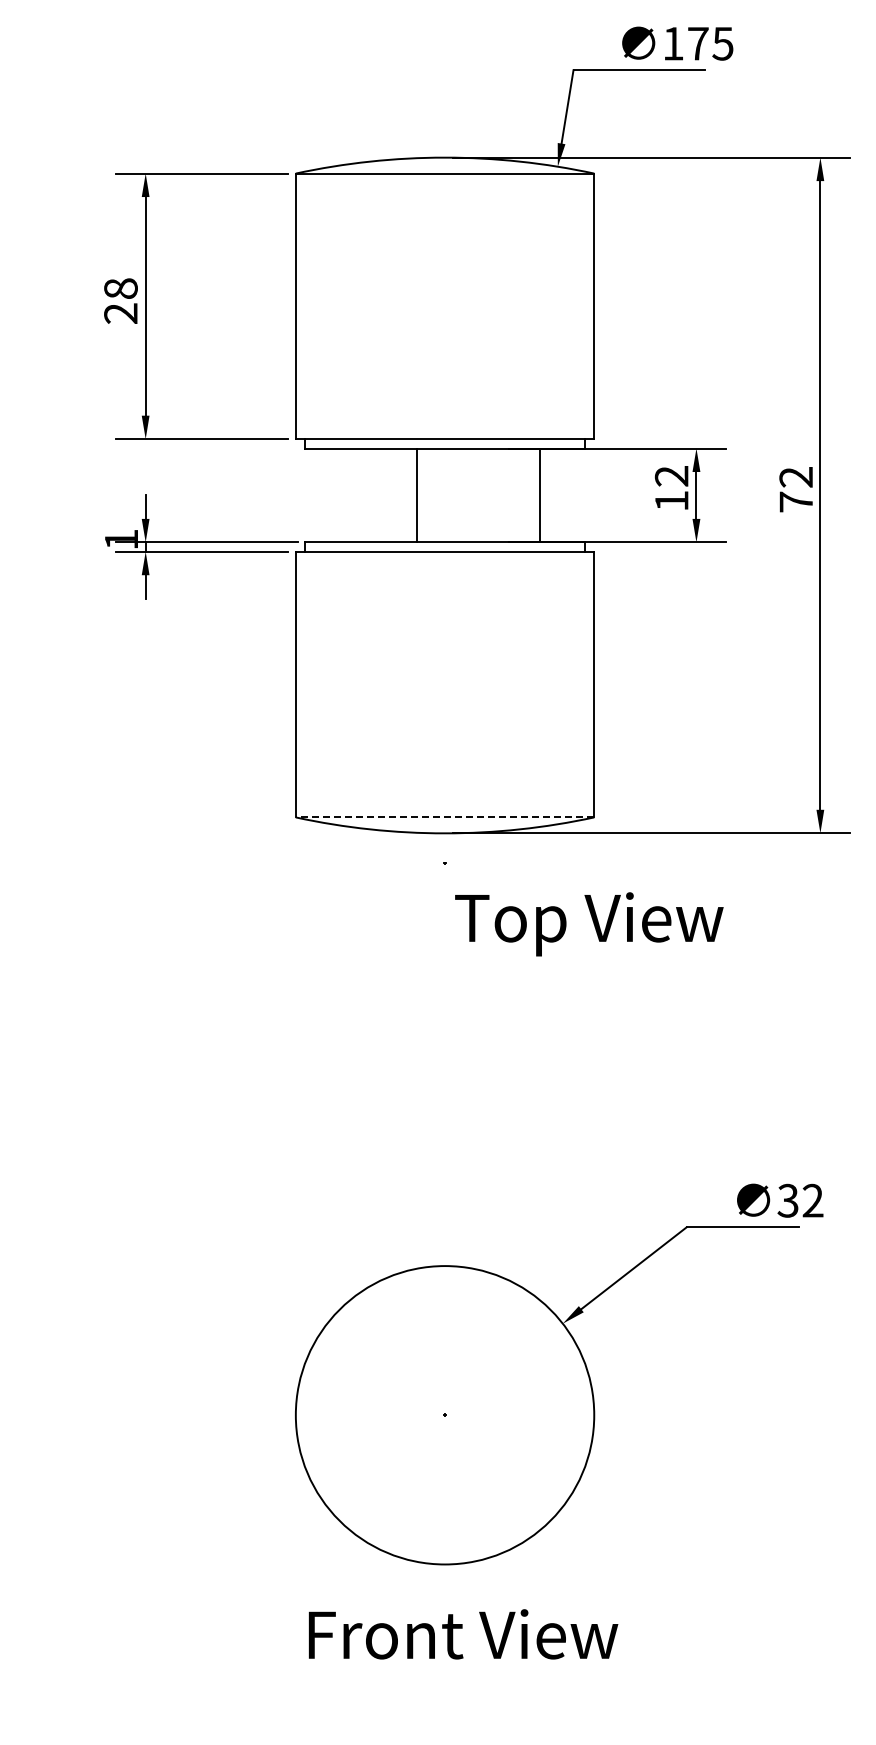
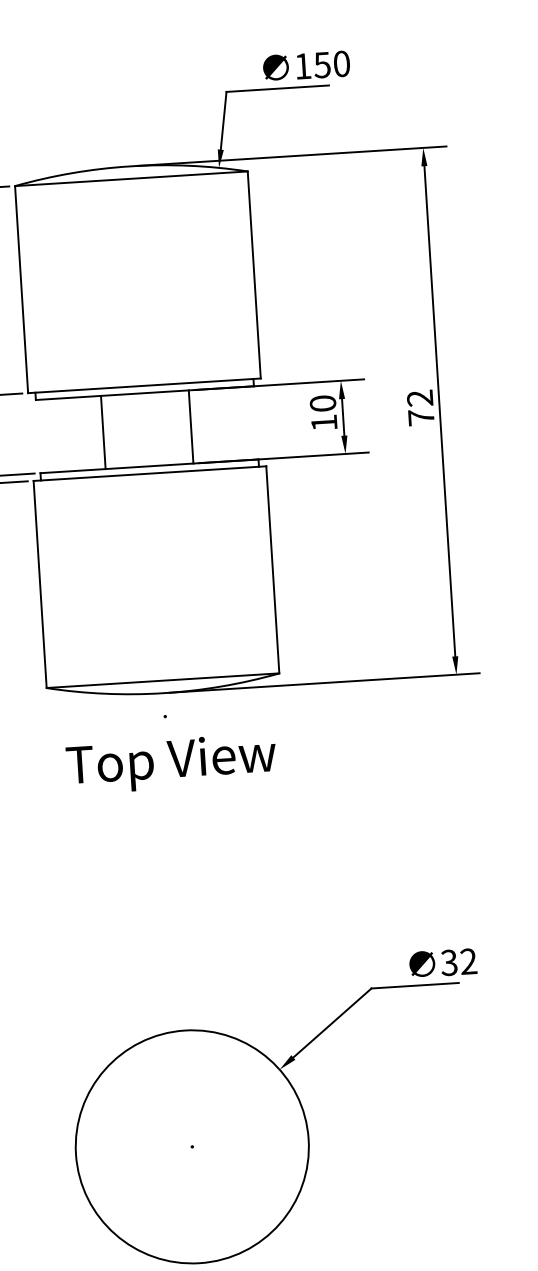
text: (710, 43) -> (332, 64), 175 -> 150
text: (671, 476) -> (322, 403), 12 -> 10
line: (416, 495) -> (103, 432), moved
line: (540, 495) -> (191, 427), moved
line: (444, 817) -> (162, 680), dashed -> solid
text: (589, 924) -> (171, 764), moved

